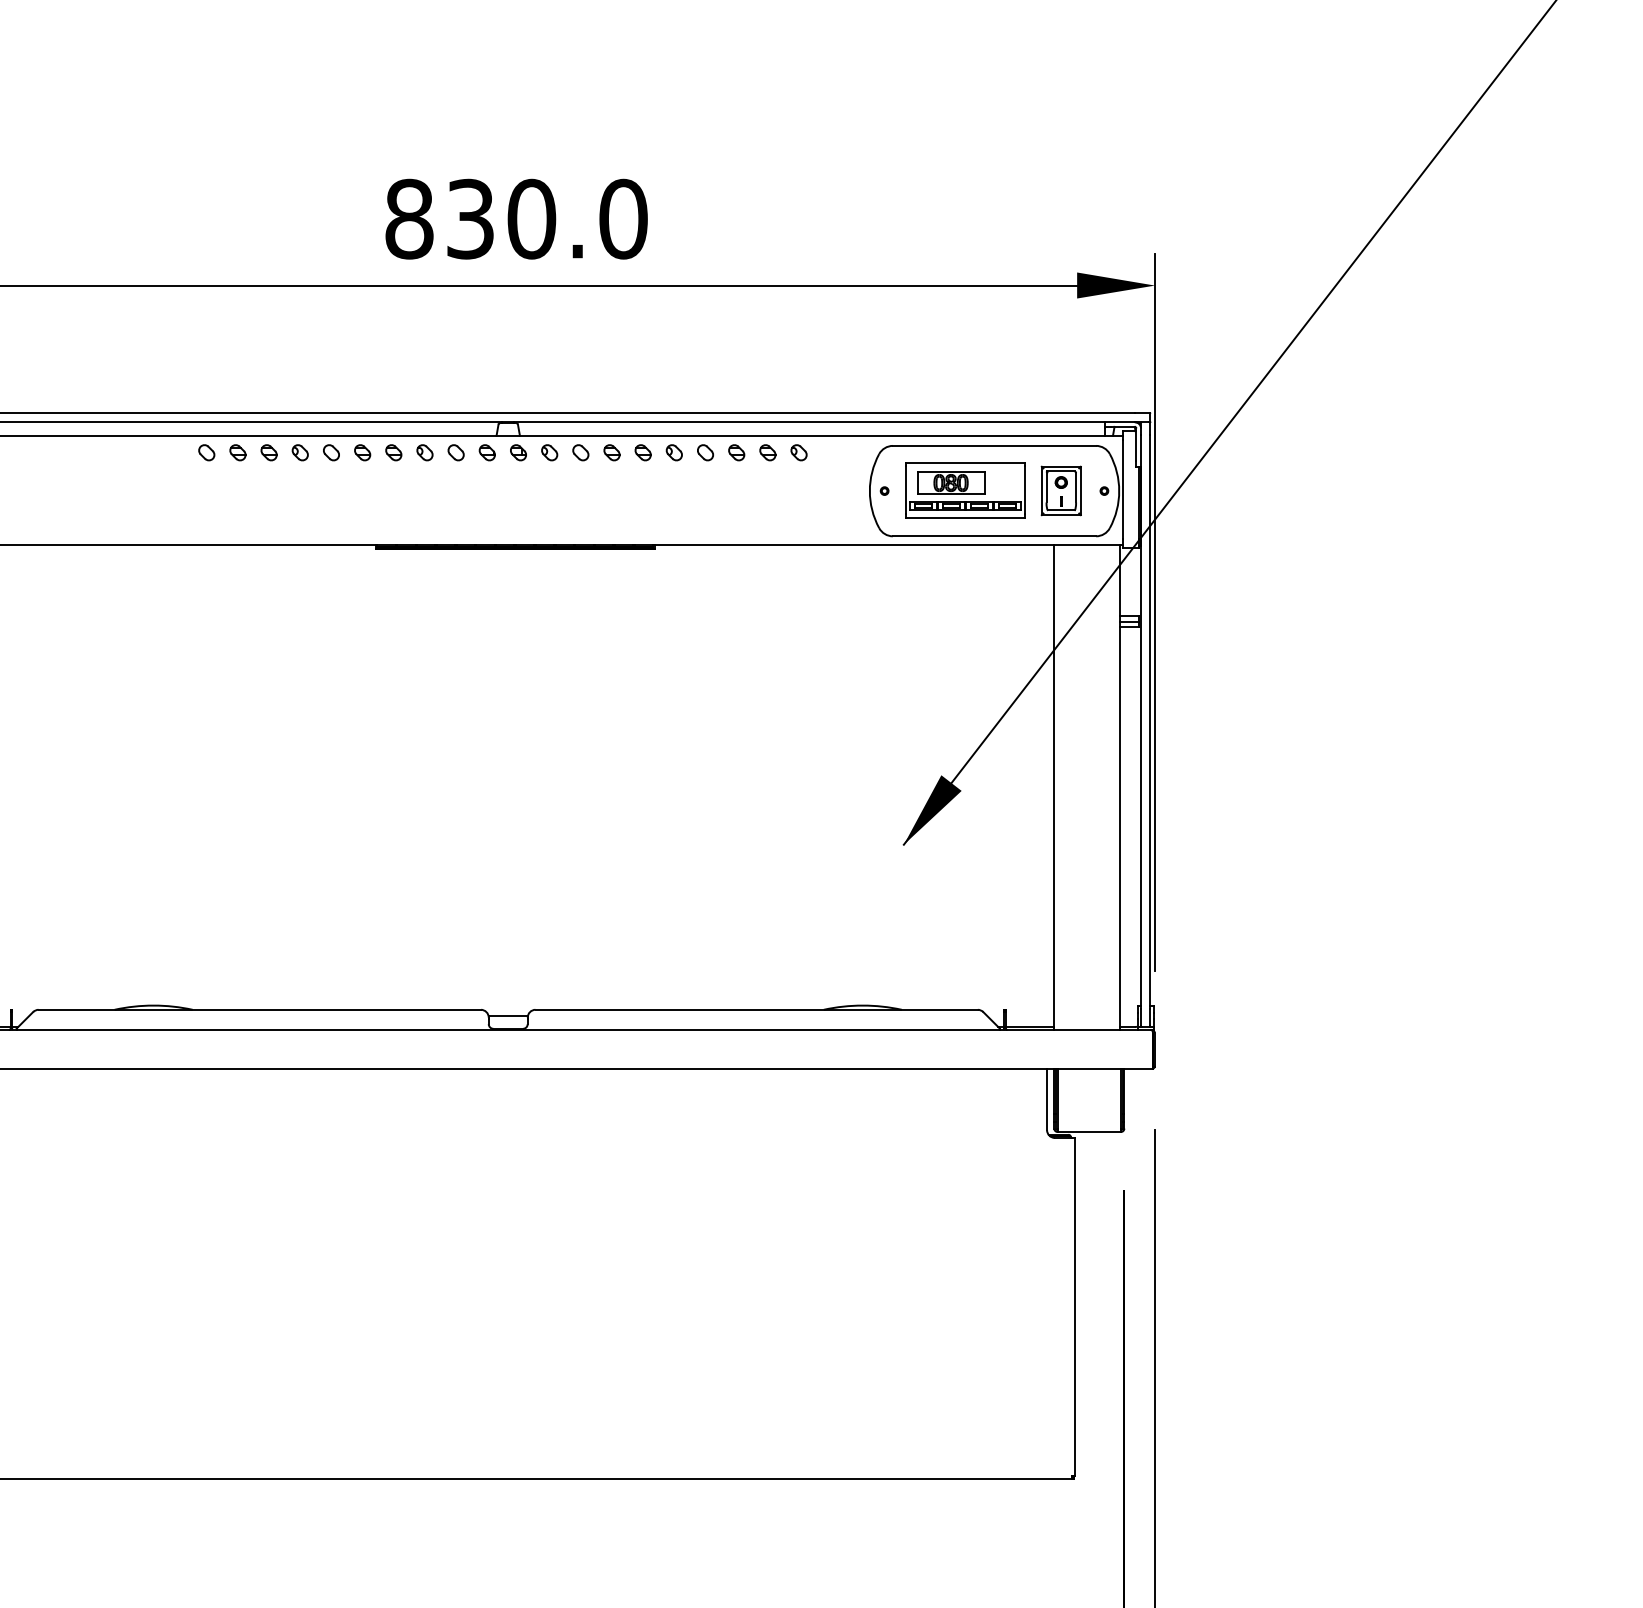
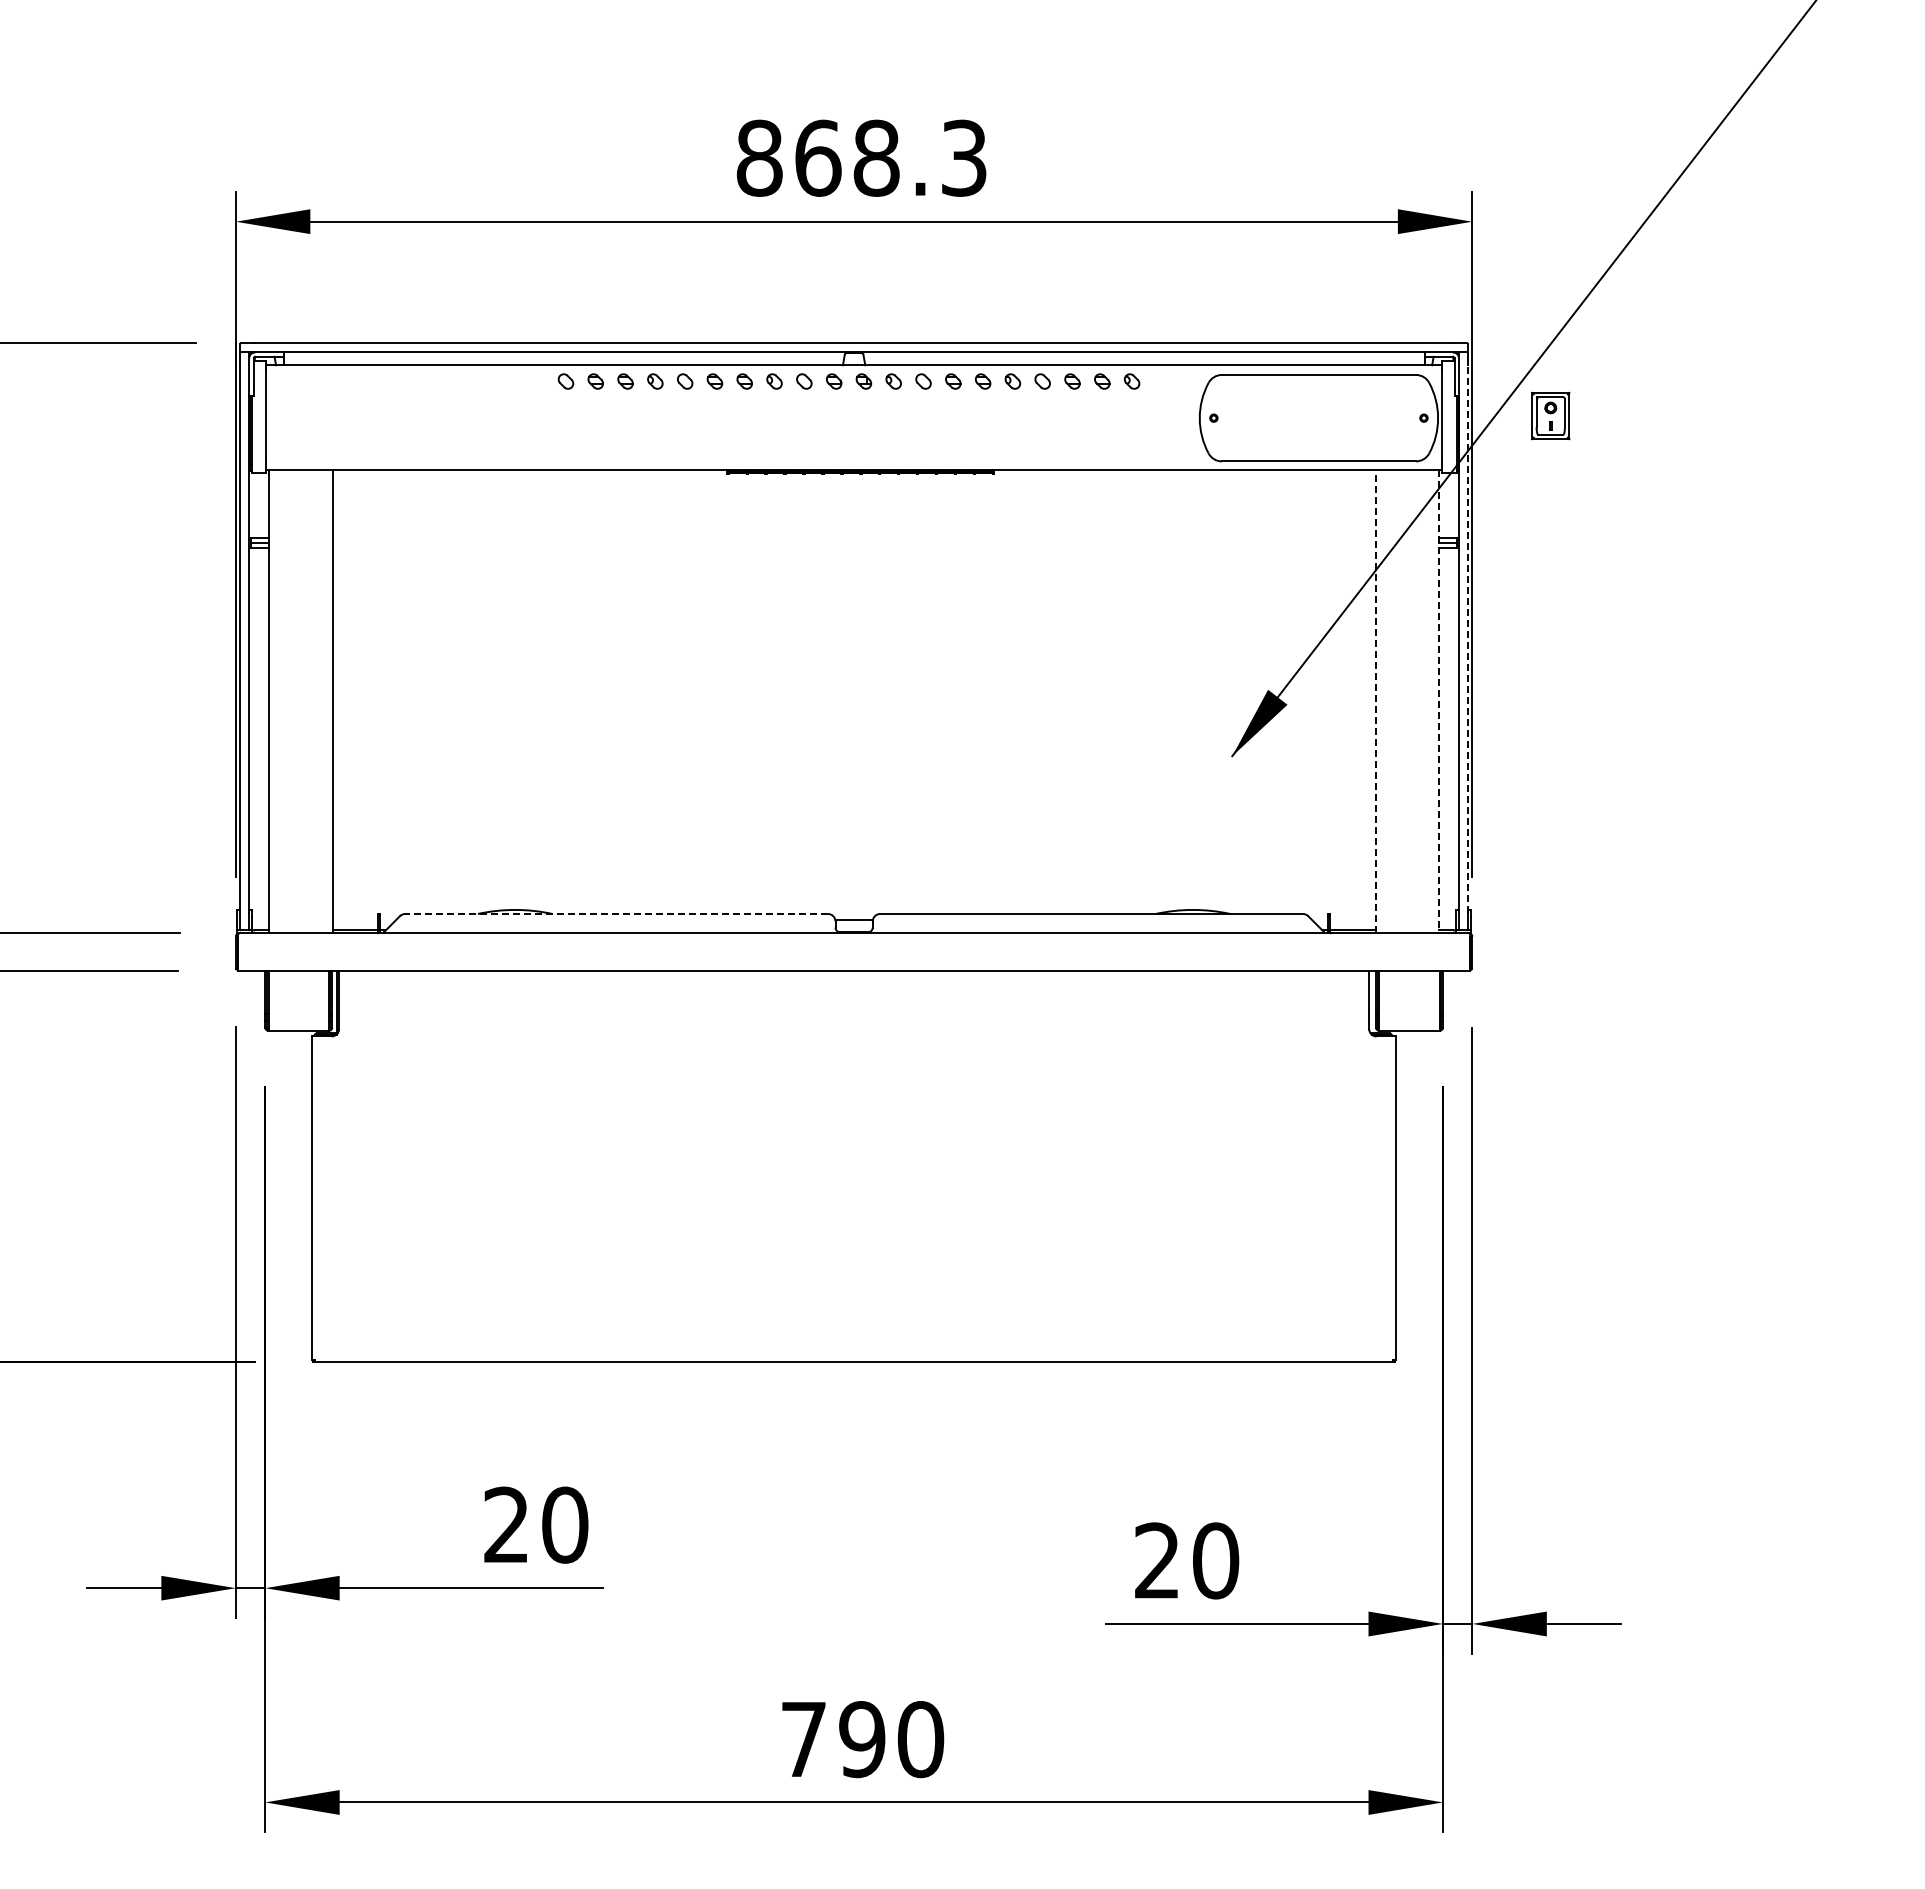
text: (547, 218) -> (891, 157), 830.0 -> 868.3
part: (965, 490) -> (1291, 417), removed
part: (1061, 490) -> (1550, 415), moved
line: (1149, 721) -> (1467, 638), solid -> dashed
line: (1053, 787) -> (1375, 701), solid -> dashed
line: (1120, 787) -> (1439, 701), solid -> dashed
line: (259, 1009) -> (616, 913), solid -> dashed

